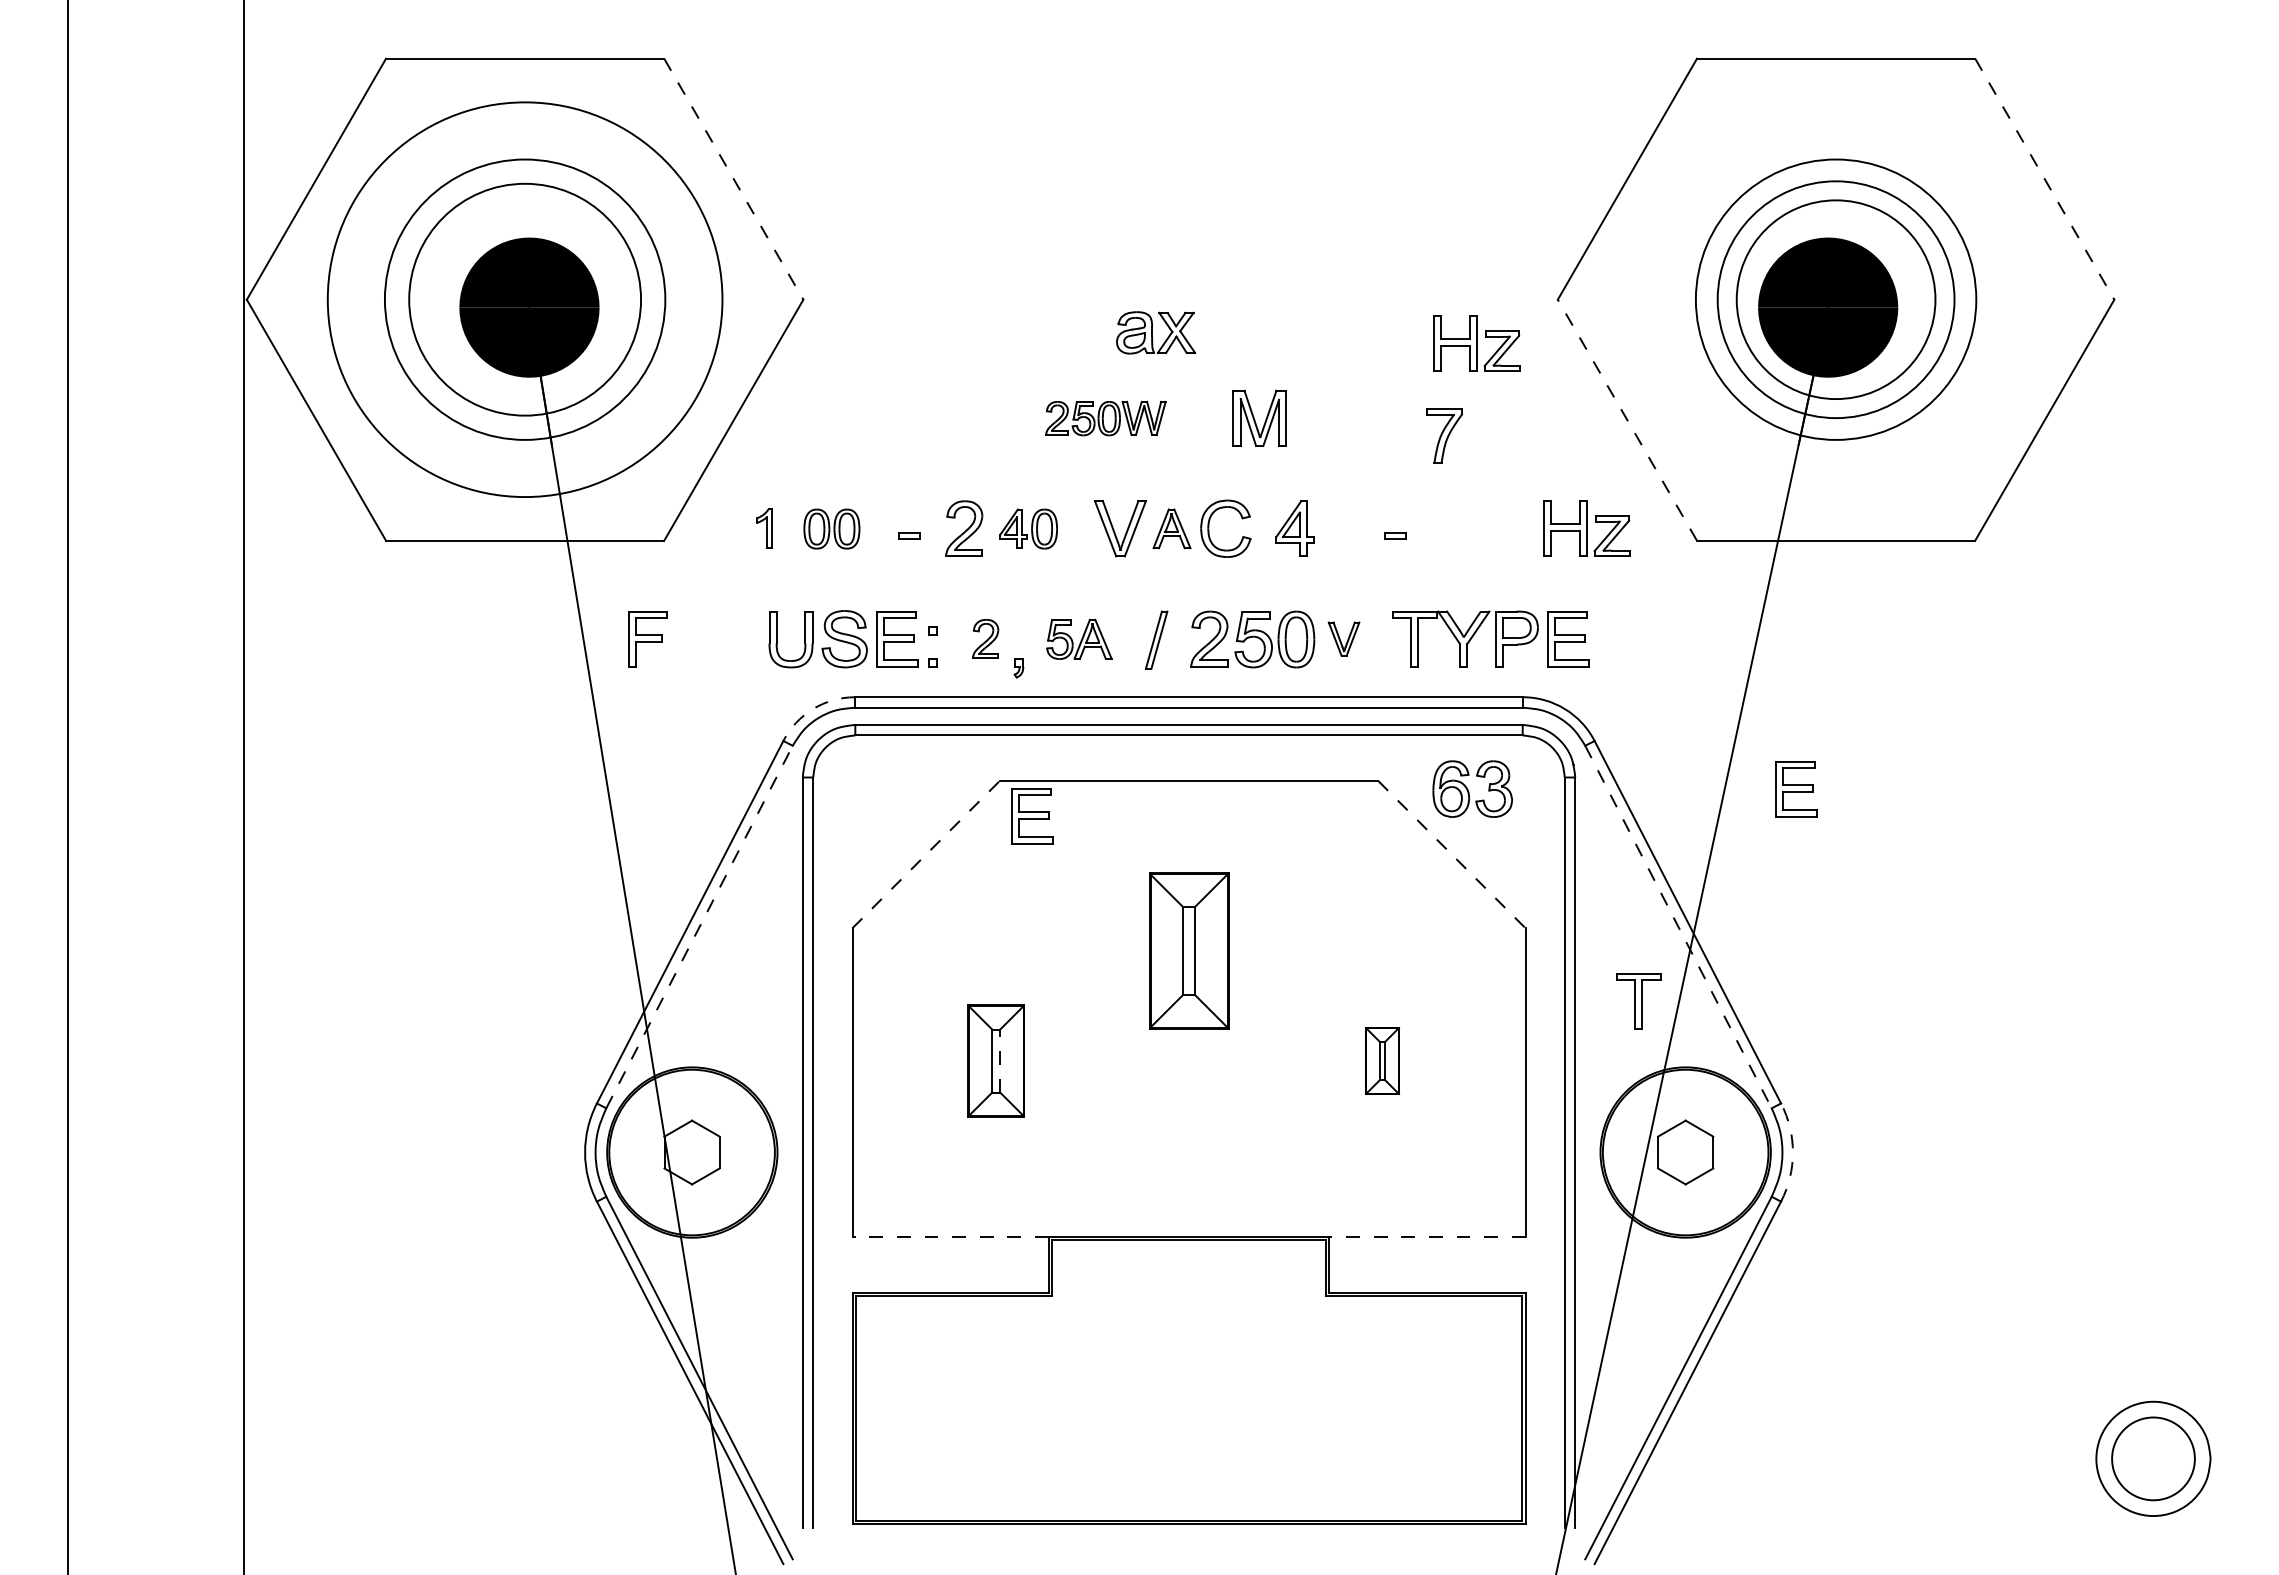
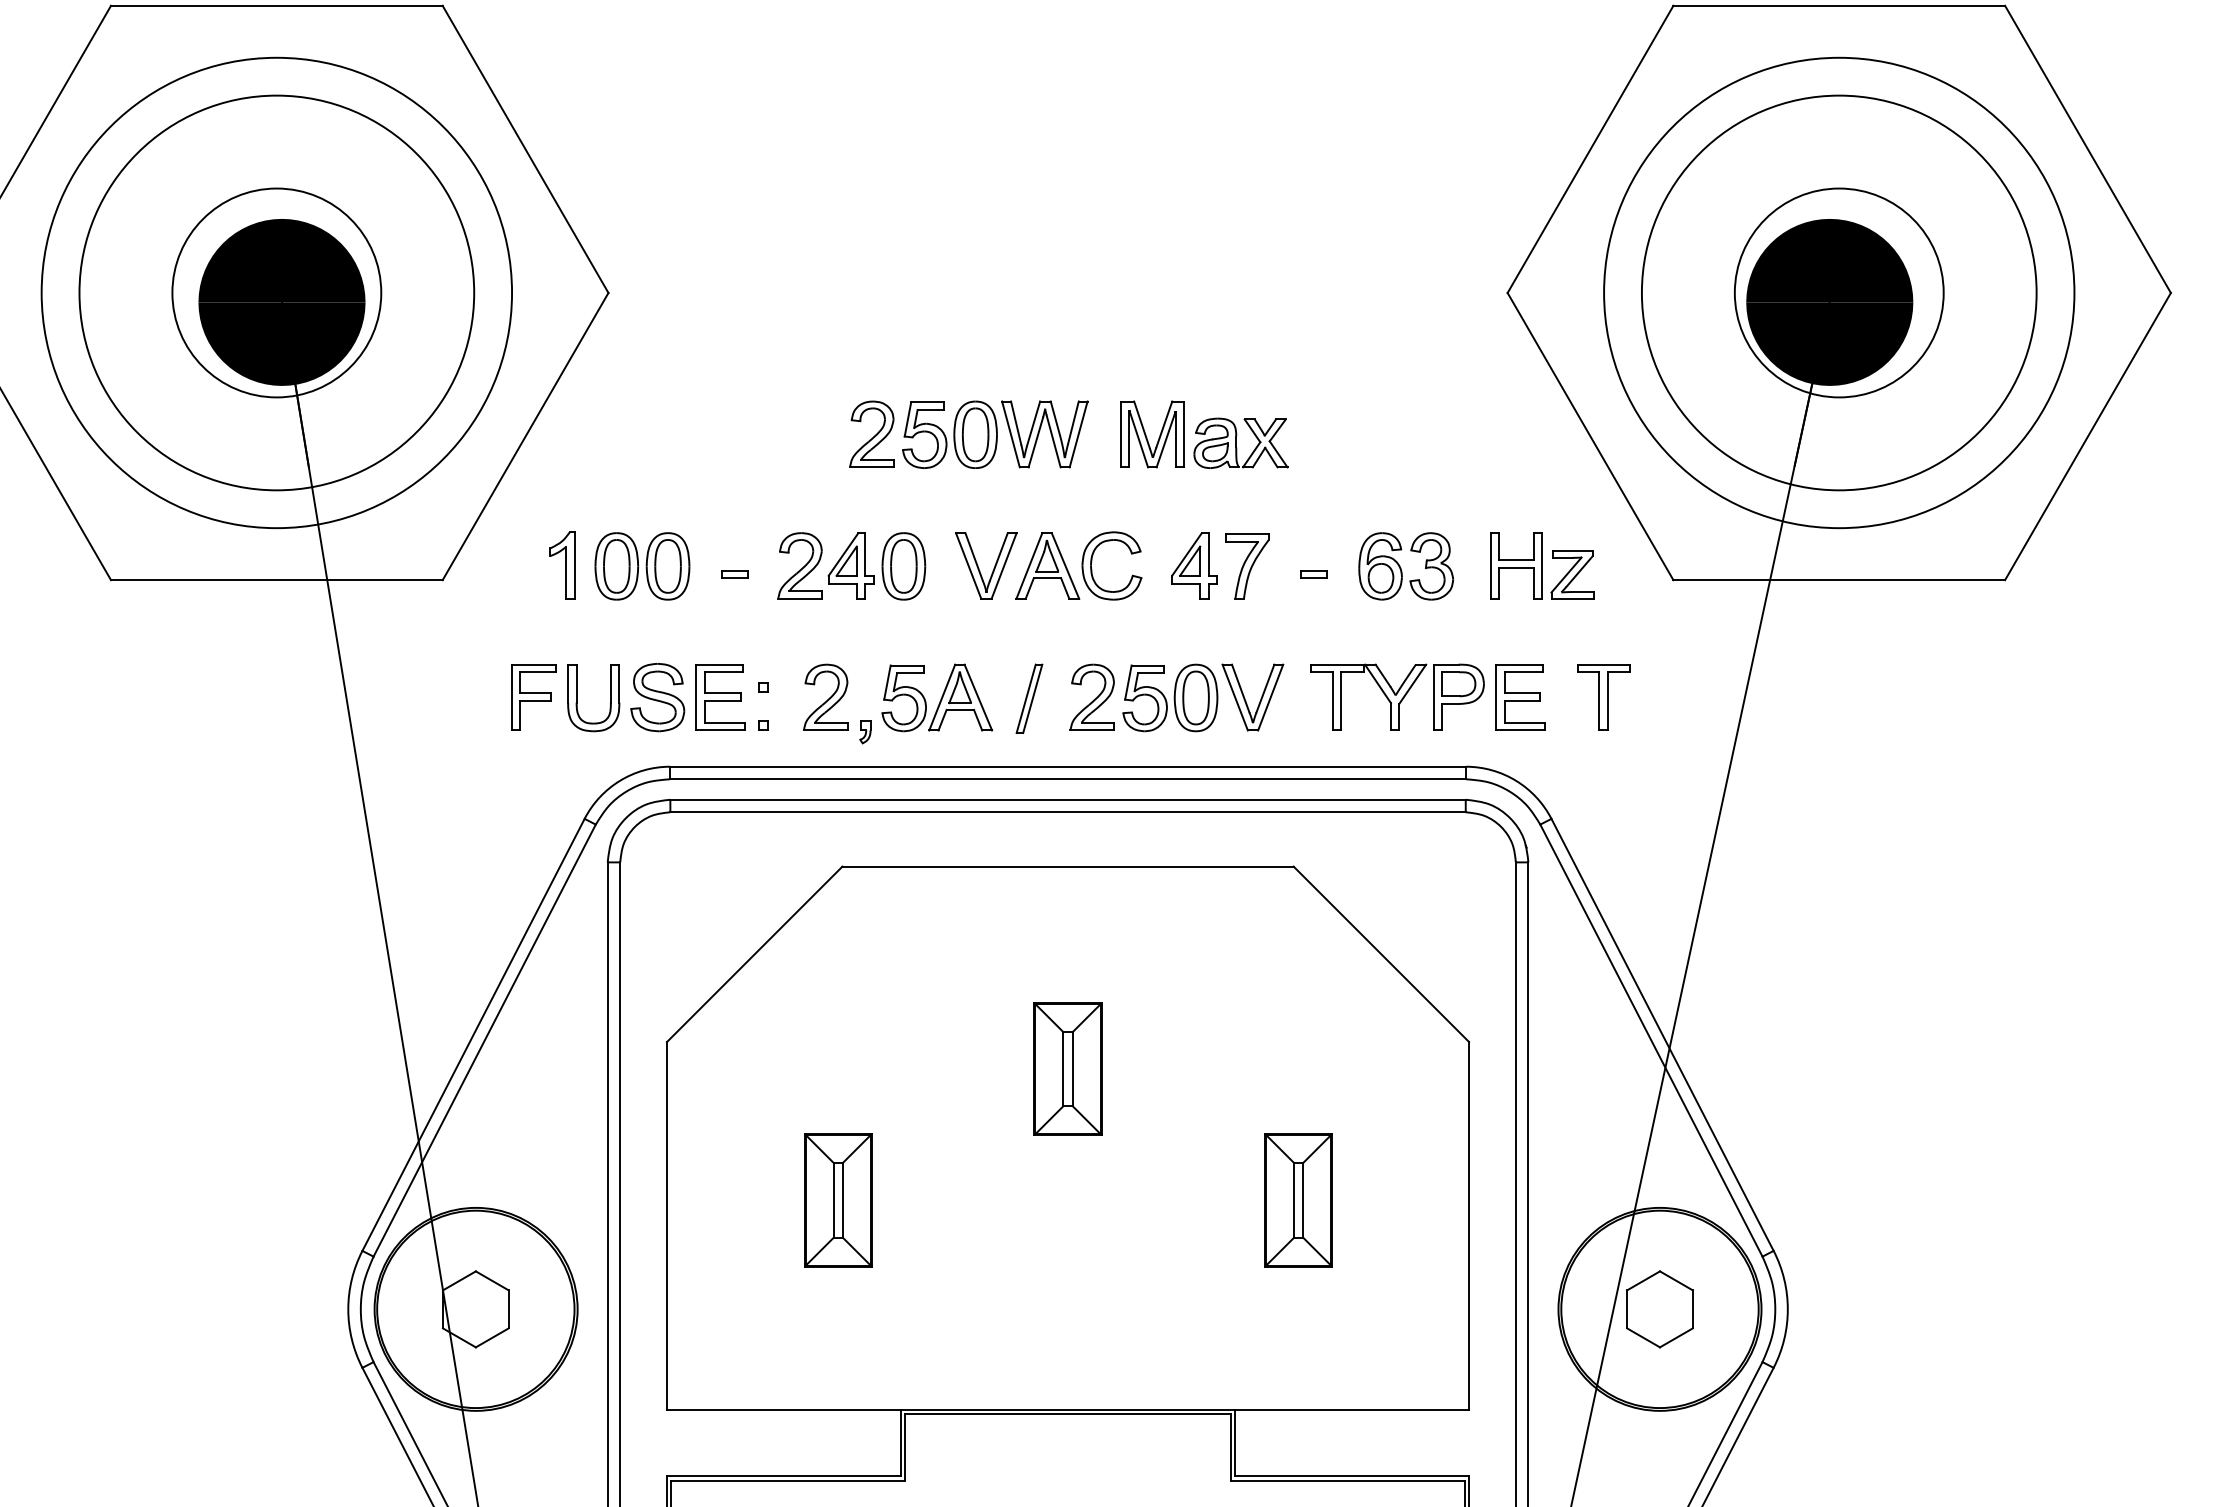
line: (734, 179) -> (526, 149), dashed -> solid
line: (2045, 179) -> (2088, 149), dashed -> solid
circle: (524, 299) -> (276, 292), size x0.62
circle: (524, 299) -> (276, 292), size x1.43
circle: (1835, 299) -> (1838, 292), size x0.62
circle: (1835, 299) -> (1838, 292), size x1.67
circle: (1835, 299) -> (1838, 292), size x1.67
part: (1156, 332) -> (1241, 442), moved
part: (1476, 343) -> (1410, 345), removed
part: (1105, 418) -> (968, 434), size x1.67
line: (1627, 419) -> (1590, 435), dashed -> solid
part: (1444, 435) -> (1247, 565), moved
part: (764, 527) -> (562, 564), size x1.43
part: (831, 528) -> (641, 565), size x1.43
part: (1028, 528) -> (876, 565), size x1.43
part: (1171, 528) -> (1047, 565), size x1.43
part: (985, 638) -> (825, 696), size x1.43
part: (1343, 638) -> (1252, 696), size x1.67
part: (647, 639) -> (533, 697), moved
part: (1079, 639) -> (937, 697), size x1.43
arc: (813, 709) -> (620, 781), dashed -> solid
part: (1472, 788) -> (1405, 565), moved
part: (1796, 789) -> (1792, 876), removed
part: (1032, 816) -> (881, 908), removed
line: (926, 854) -> (755, 954), dashed -> solid
line: (1452, 854) -> (1382, 954), dashed -> solid
line: (699, 927) -> (484, 1041), dashed -> solid
line: (1678, 927) -> (1651, 1041), dashed -> solid
part: (1188, 950) -> (1067, 1068), size x0.71
part: (1638, 1001) -> (1603, 697), moved
part: (1382, 1060) -> (1298, 1199), size x1.67
line: (1000, 1061) -> (843, 1200), dashed -> solid
arc: (1792, 1152) -> (1787, 1309), dashed -> solid
line: (950, 1236) -> (783, 1409), dashed -> solid
line: (1426, 1236) -> (1351, 1409), dashed -> solid

